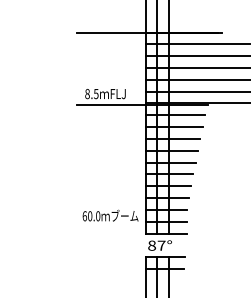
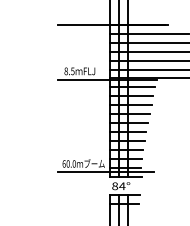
line: (139, 227) -> (105, 172), added
text: (161, 245) -> (122, 186), 87° -> 84°

